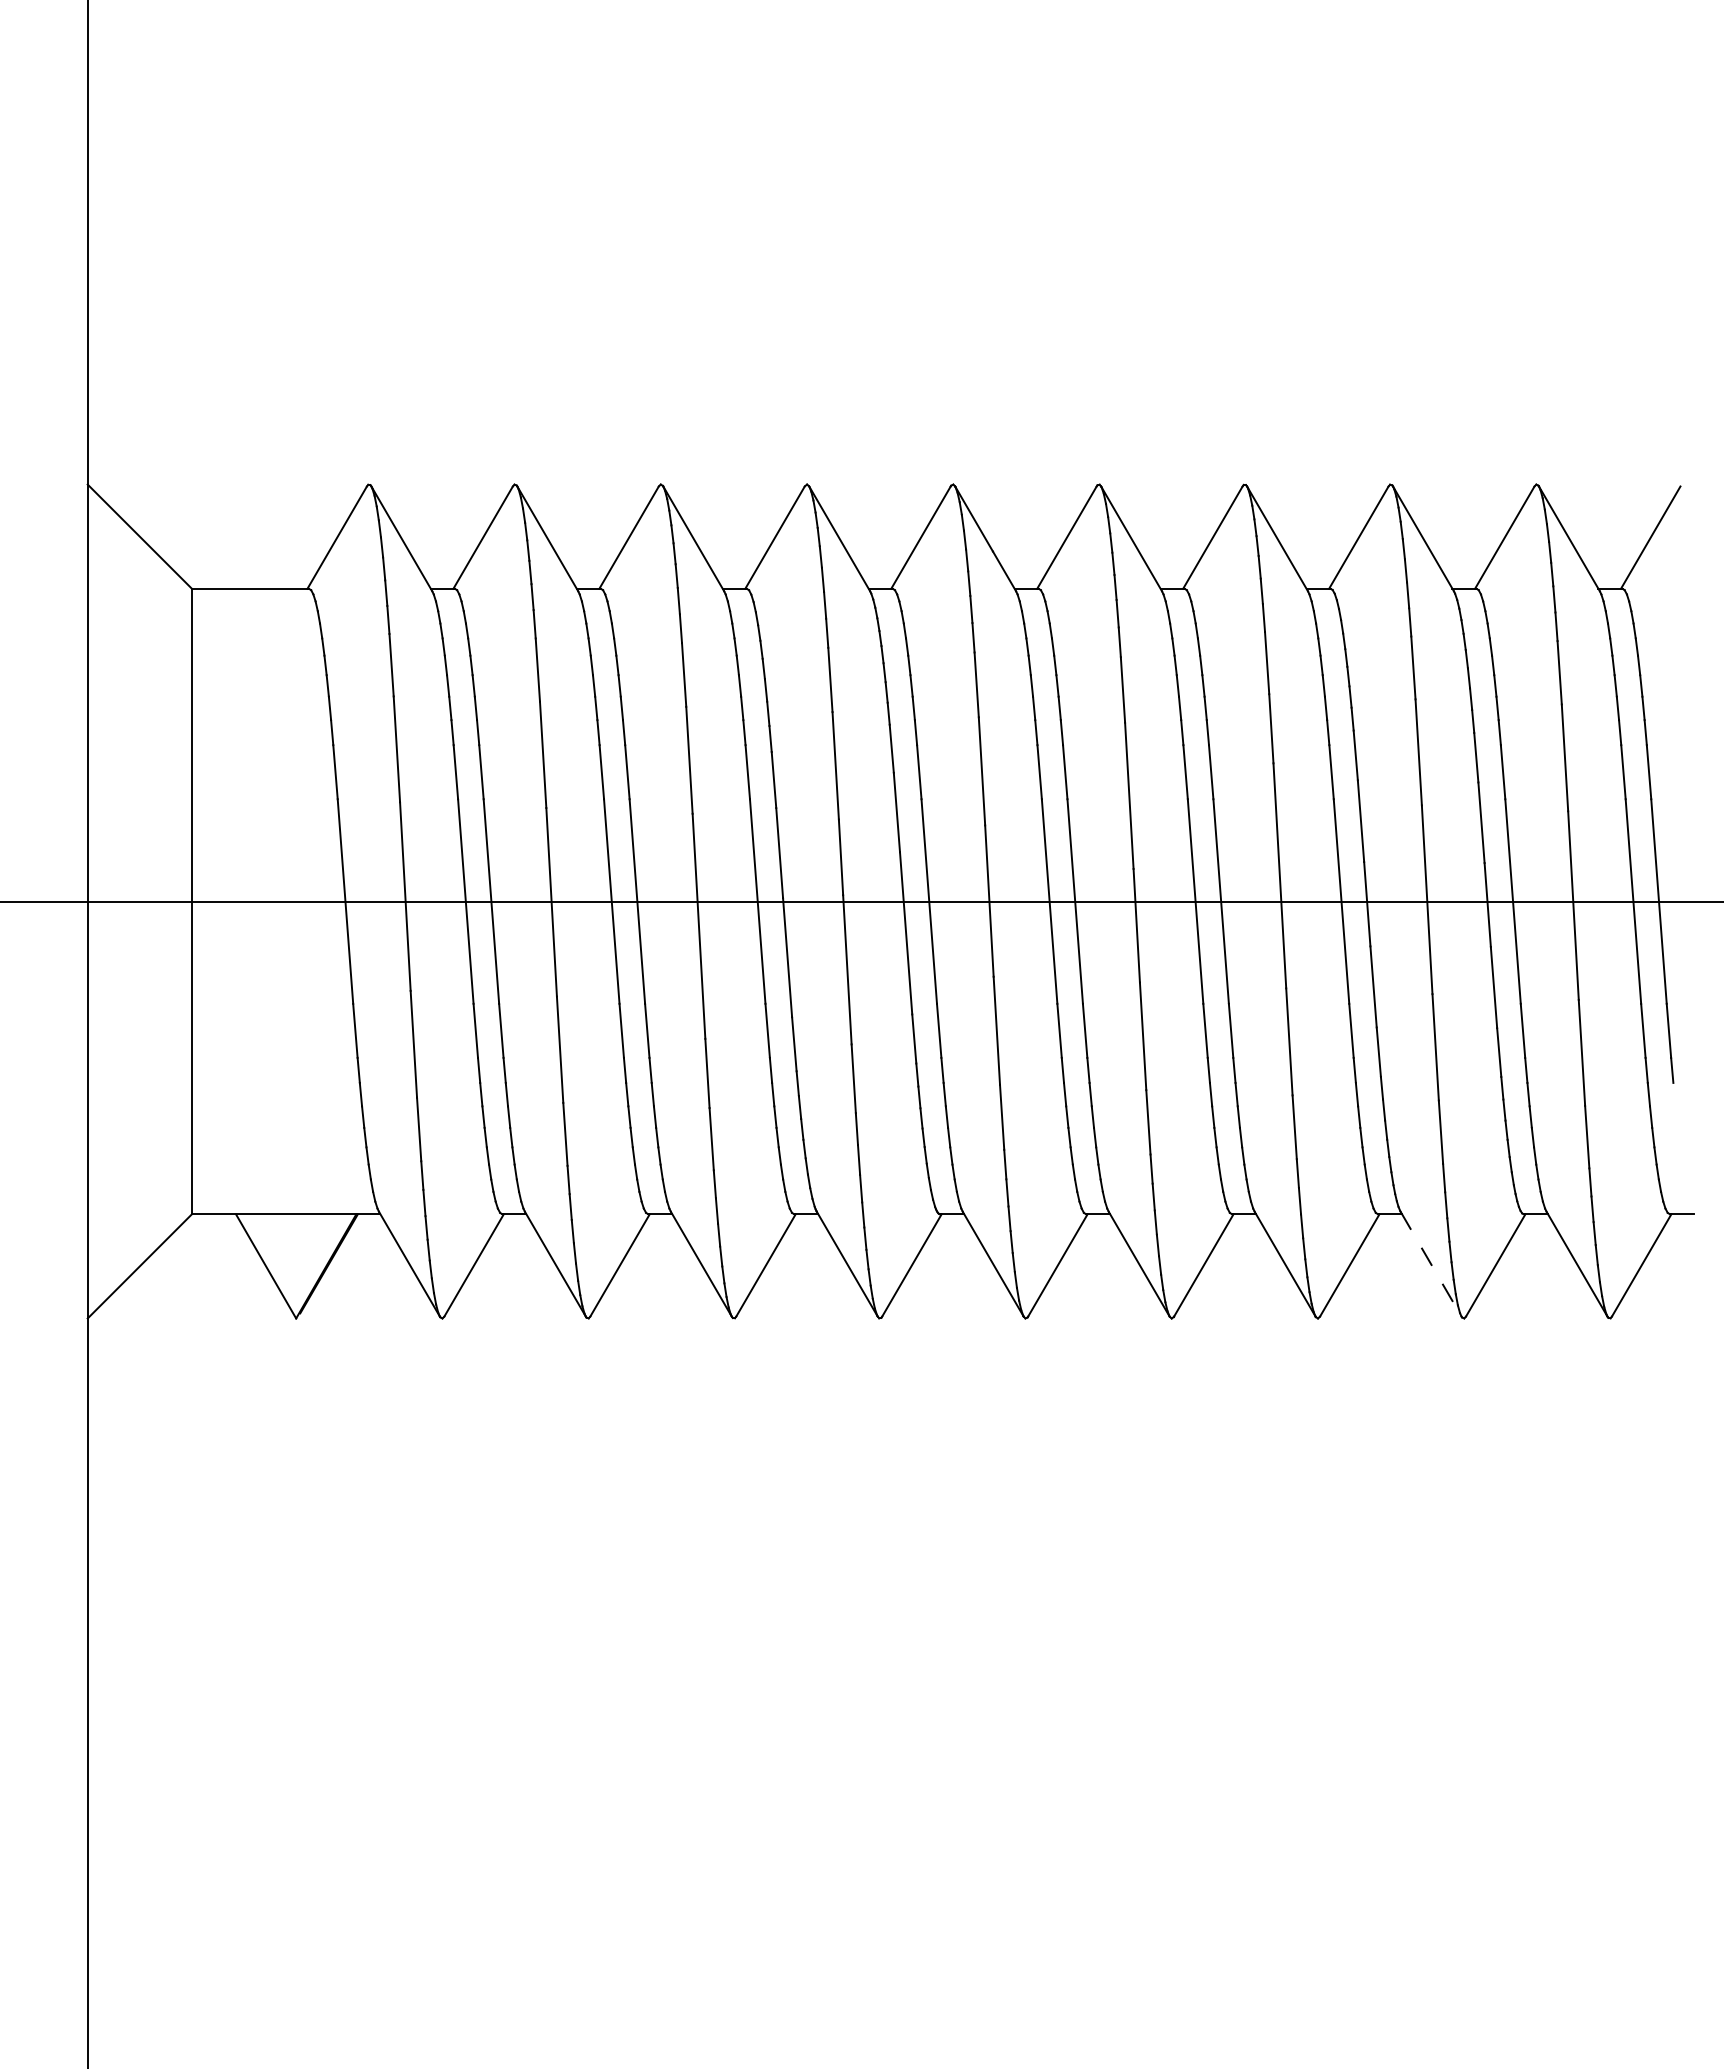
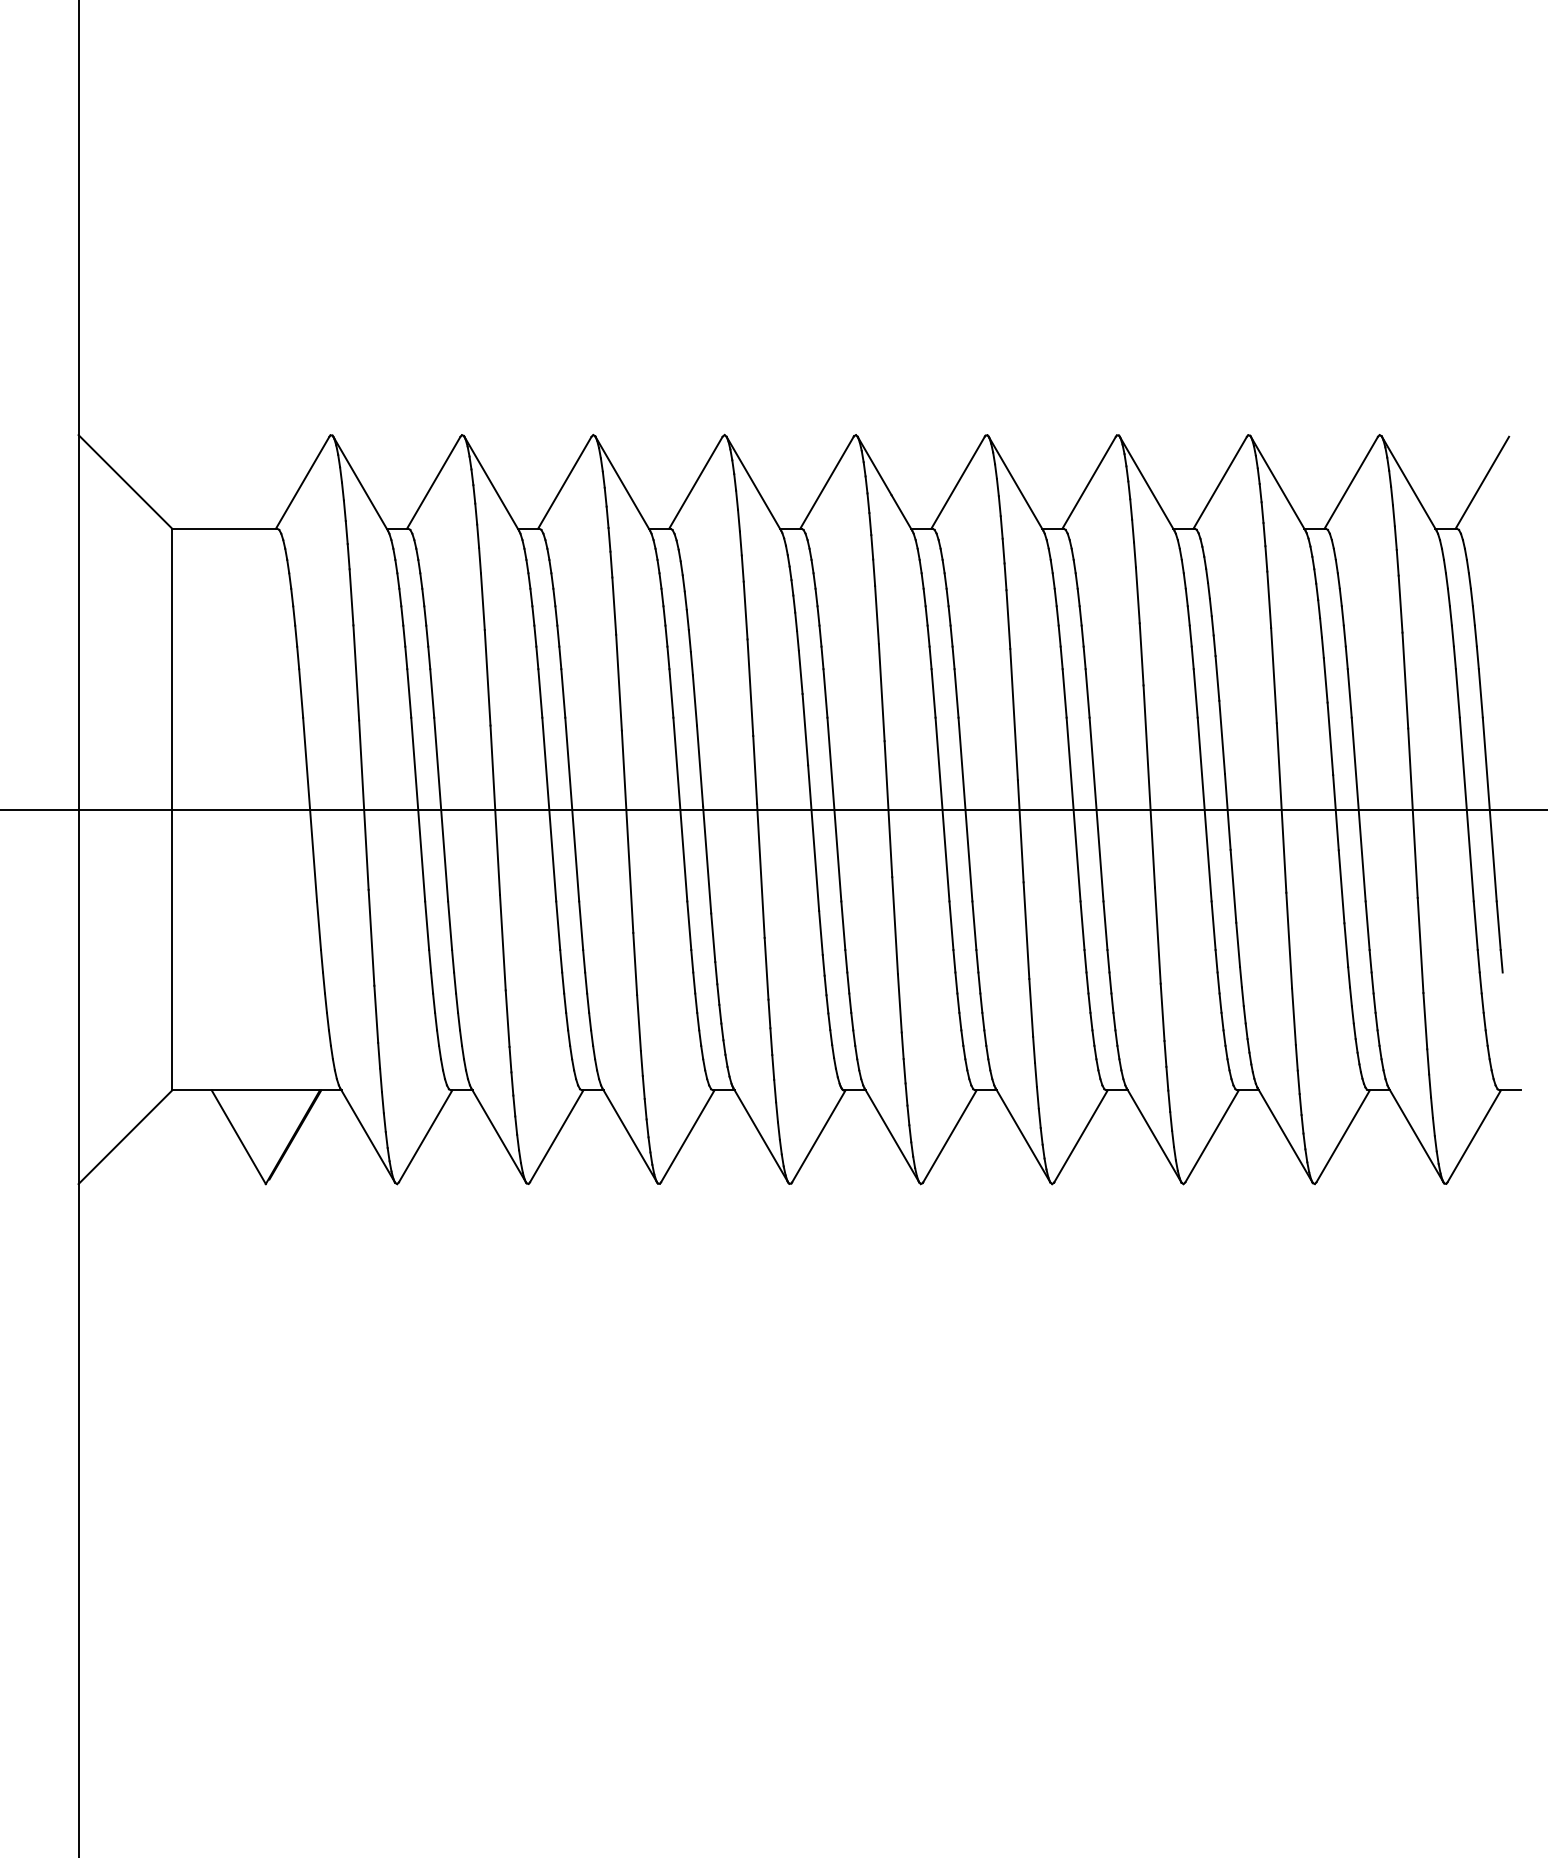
line: (1431, 1264) -> (1285, 1135), dashed -> solid

